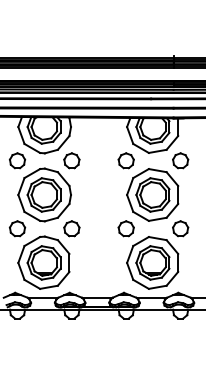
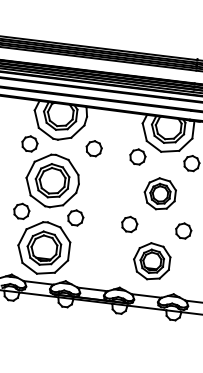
part: (71, 160) -> (93, 148), moved
part: (152, 194) -> (159, 193), size x0.6
part: (152, 262) -> (151, 261), size x0.7

